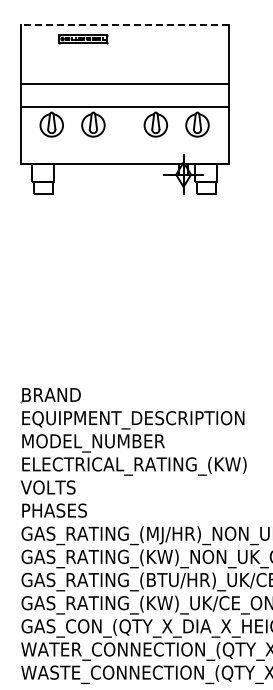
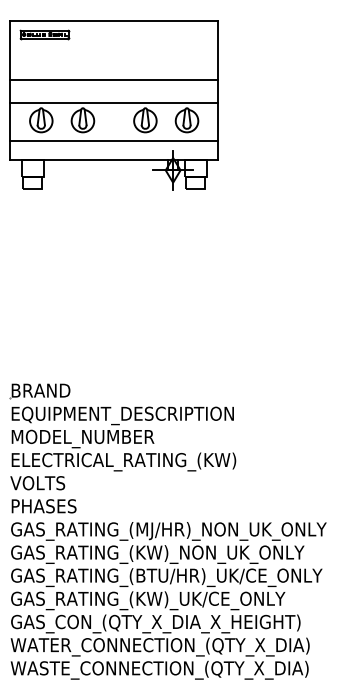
line: (123, 24) -> (113, 20), dashed -> solid
part: (82, 38) -> (44, 34), moved
line: (124, 144) -> (114, 140), added

